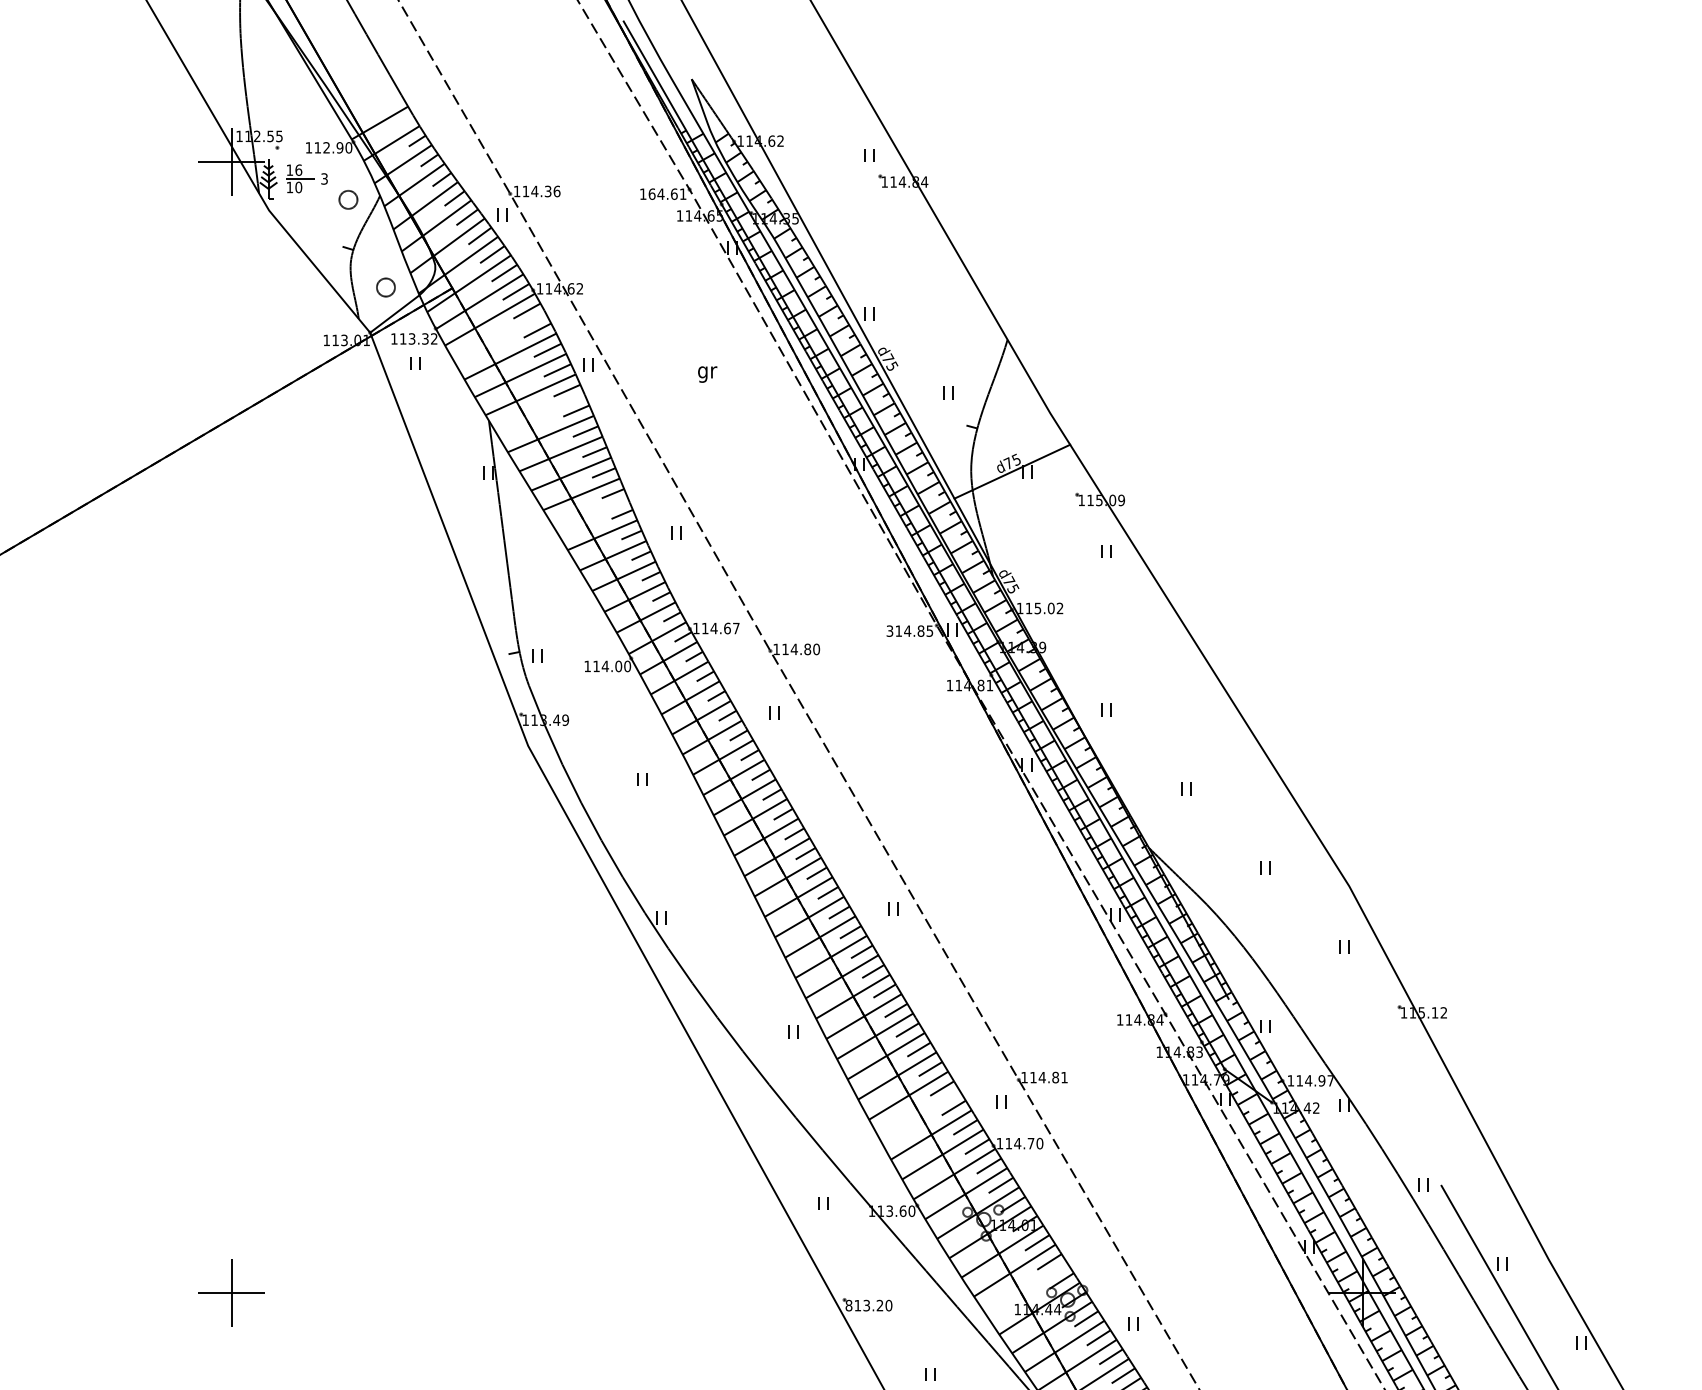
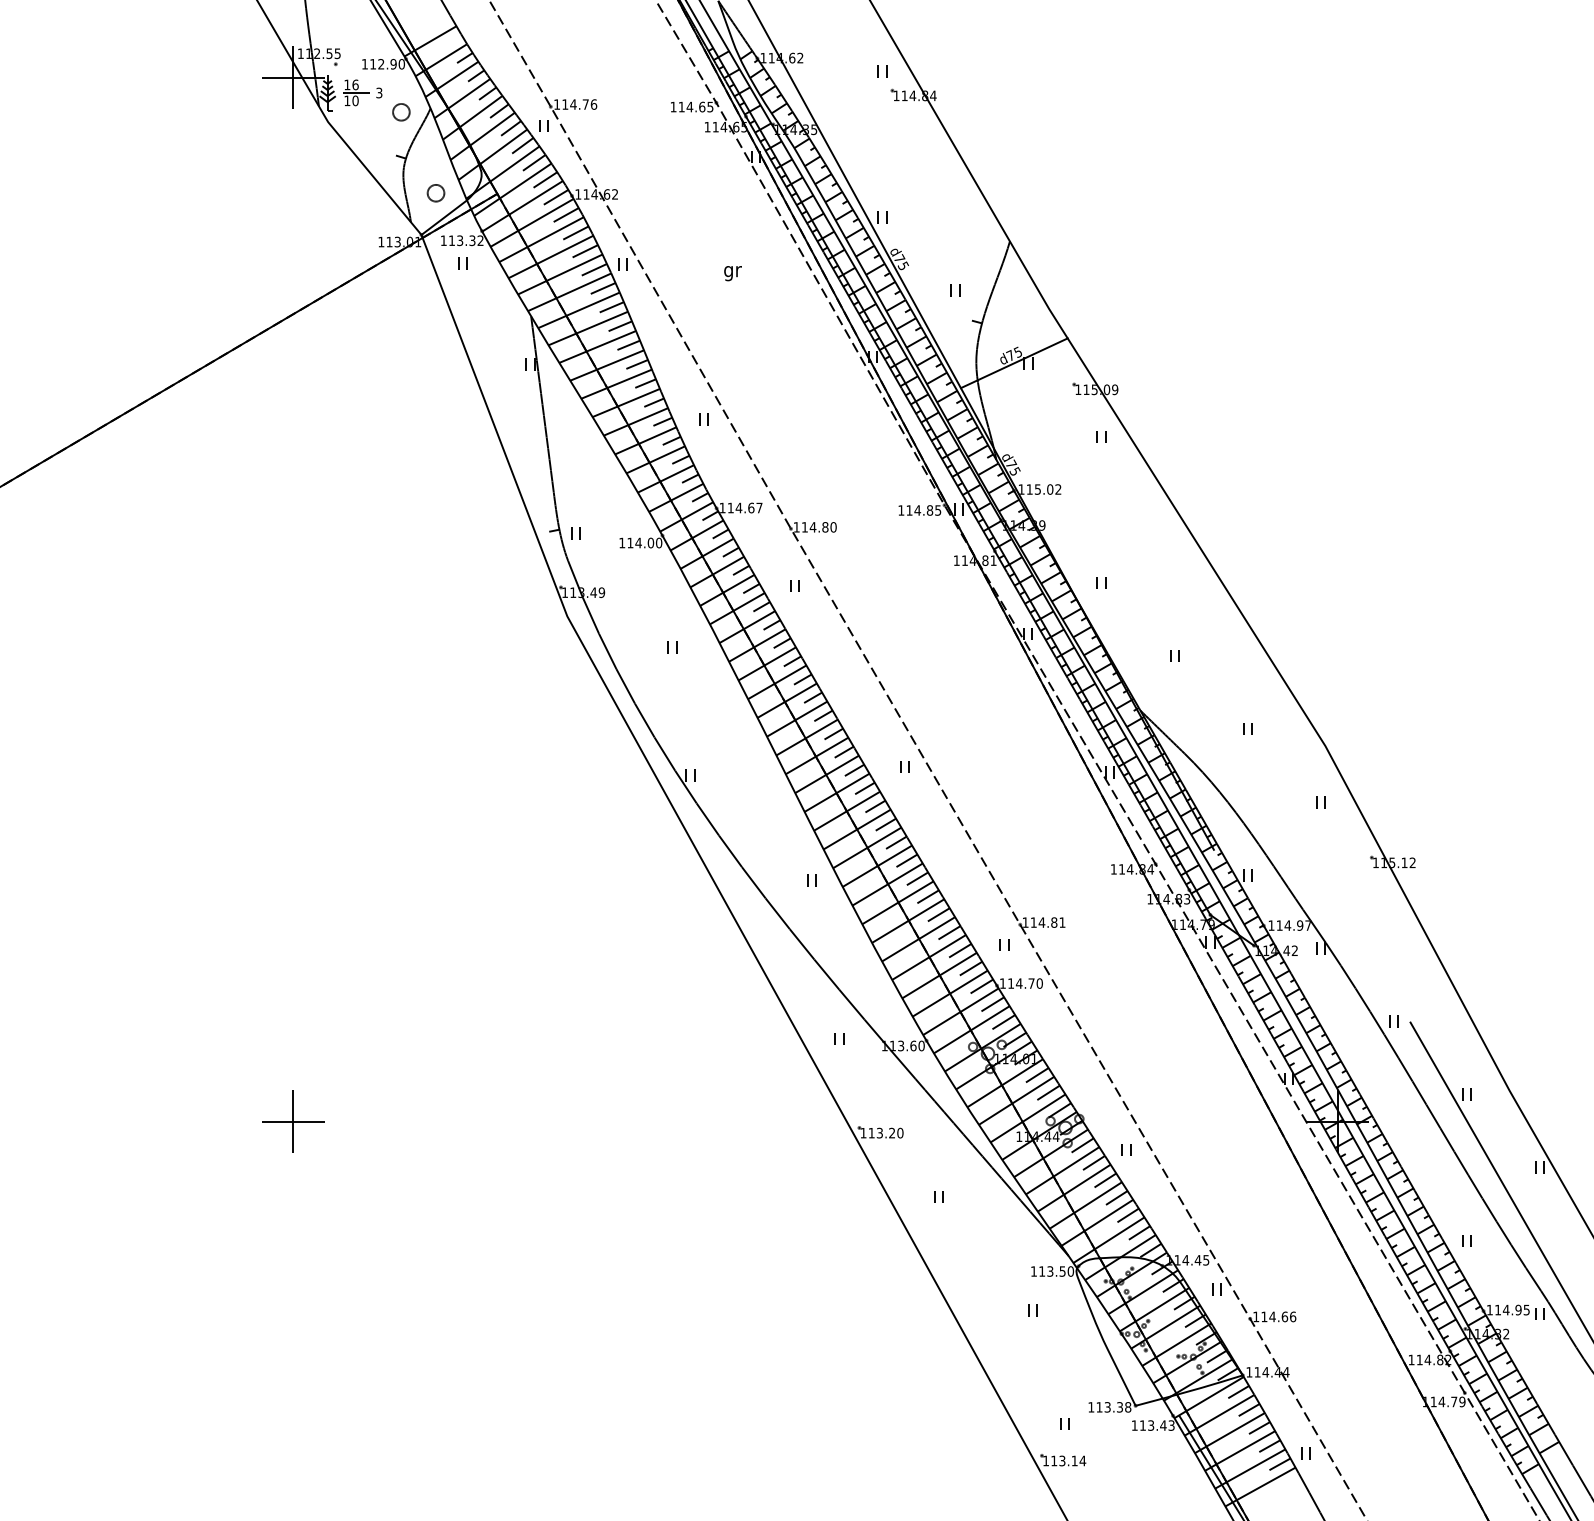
text: (547, 191) -> (585, 104), 114.36 -> 114.76
text: (667, 193) -> (695, 106), 164.61 -> 114.65
line: (500, 337) -> (541, 239), added
line: (540, 414) -> (578, 310), added
line: (591, 514) -> (625, 402), added
text: (890, 631) -> (901, 510), 314.85 -> 114.85
line: (919, 1115) -> (928, 957), added
line: (1026, 1289) -> (1027, 1118), added
text: (848, 1304) -> (863, 1132), 813.20 -> 113.20

